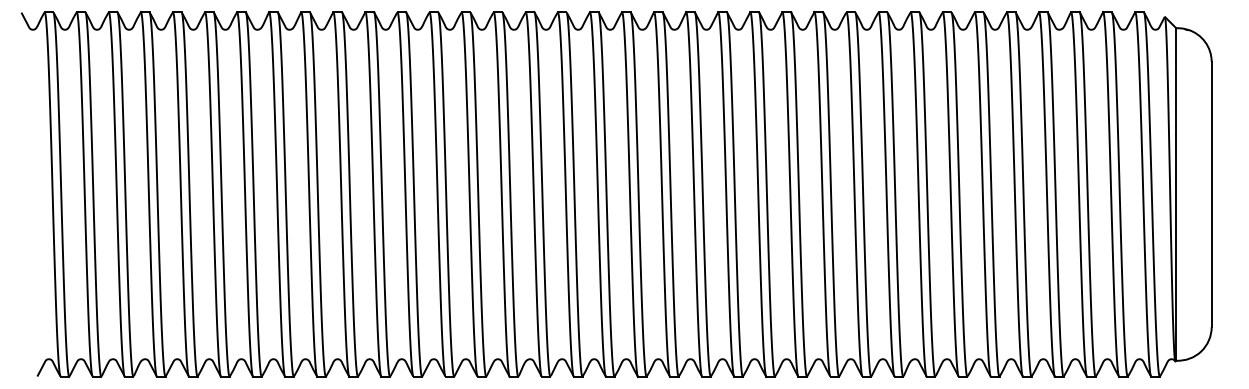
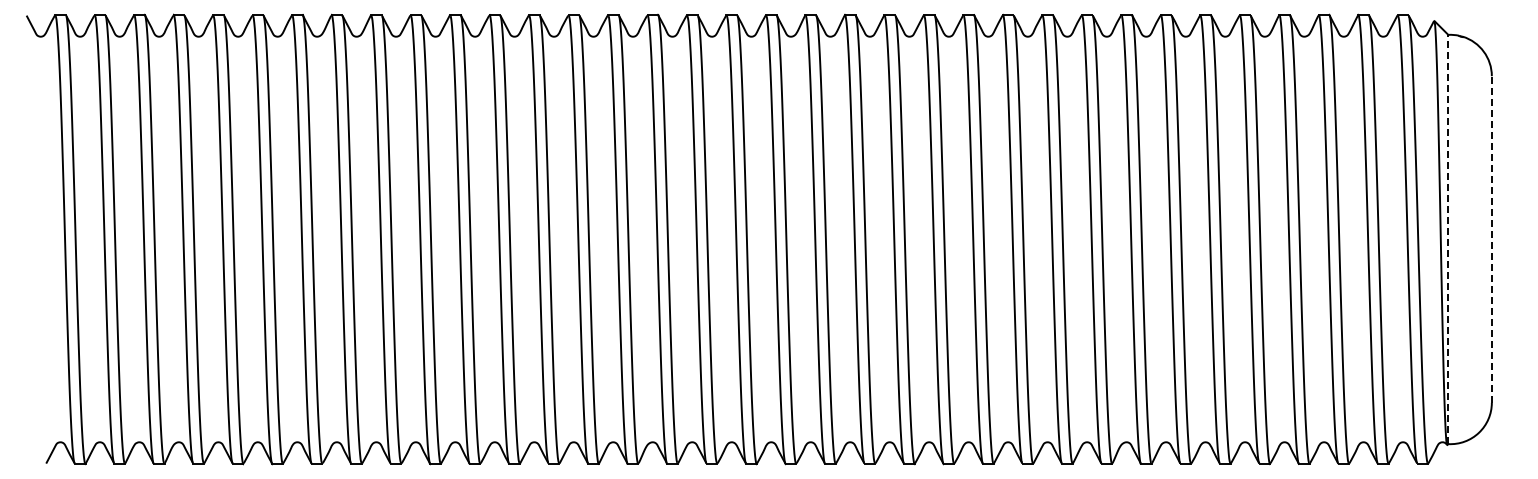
line: (1176, 194) -> (1448, 239), solid -> dashed
line: (1211, 194) -> (1491, 239), solid -> dashed

